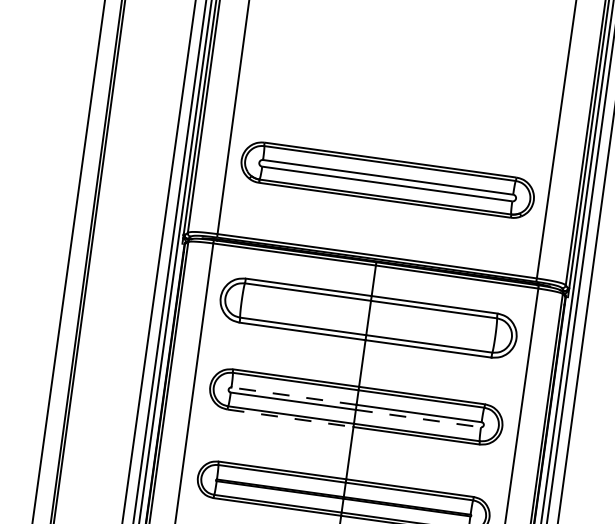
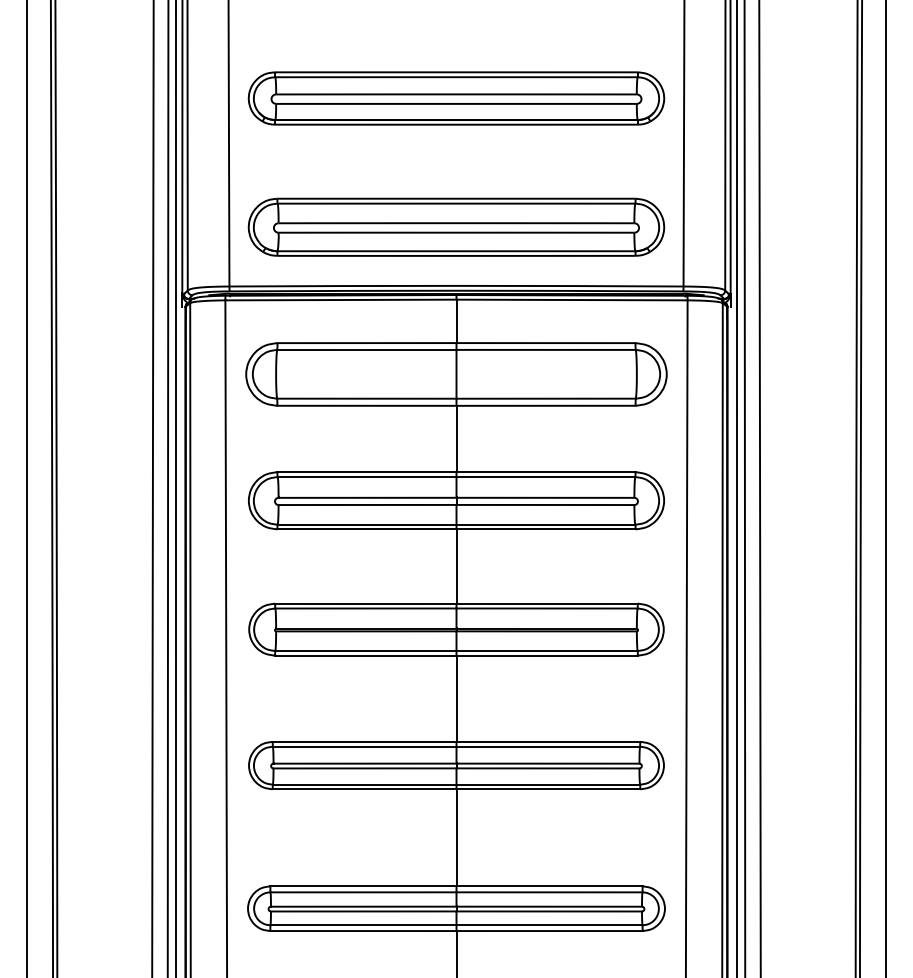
part: (395, 124) -> (456, 98), added
part: (387, 179) -> (456, 226), moved
line: (294, 395) -> (367, 497), dashed -> solid
line: (290, 418) -> (366, 529), dashed -> solid
line: (418, 418) -> (545, 504), dashed -> solid

